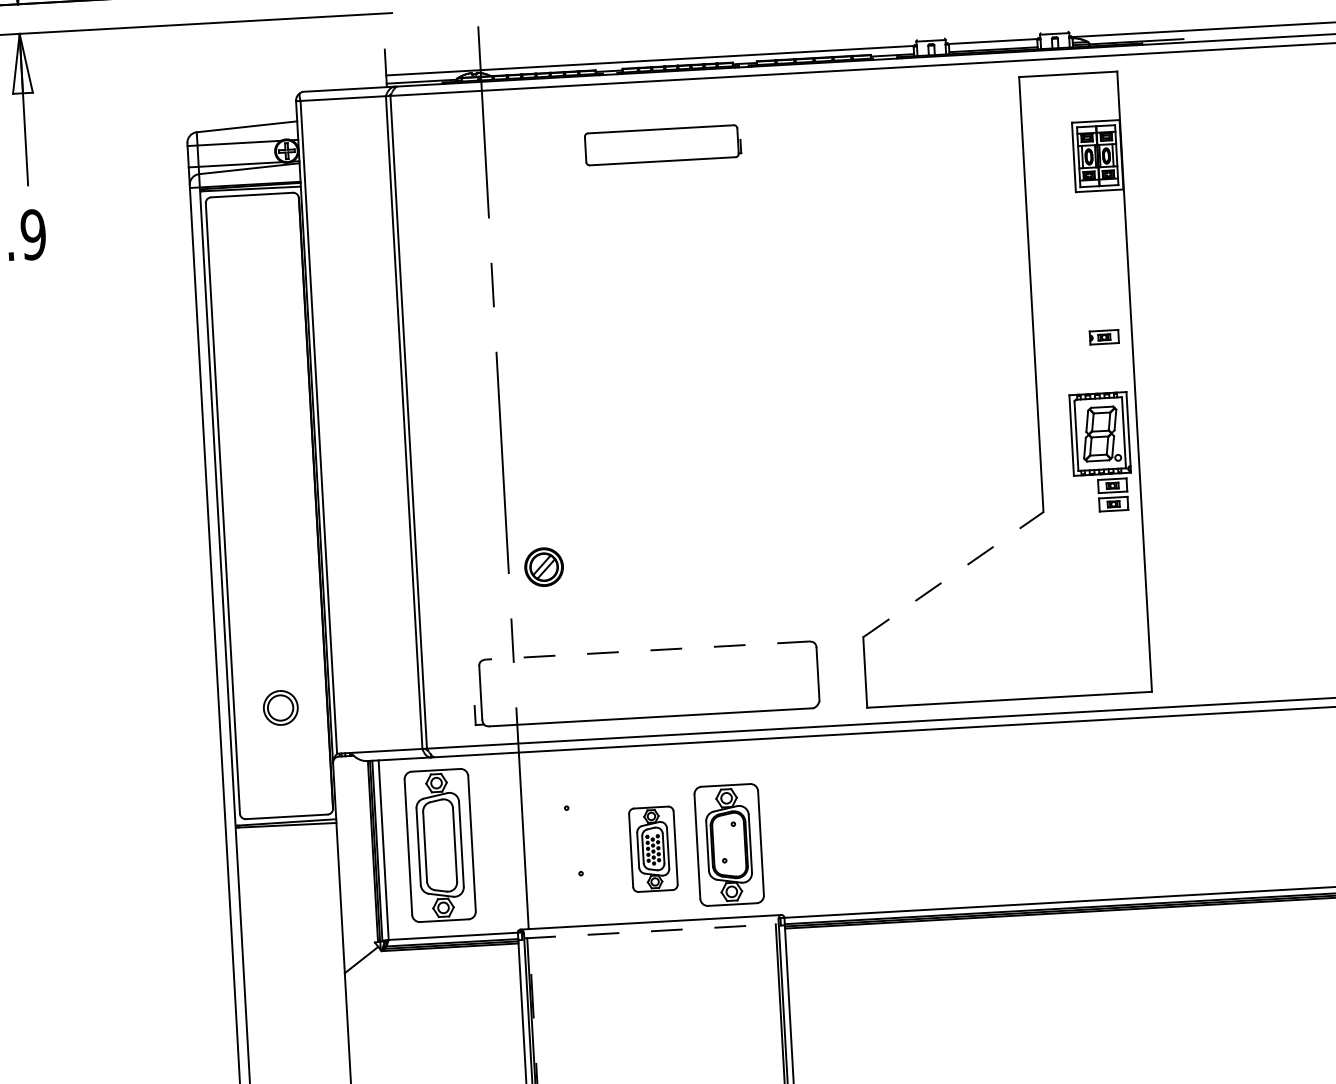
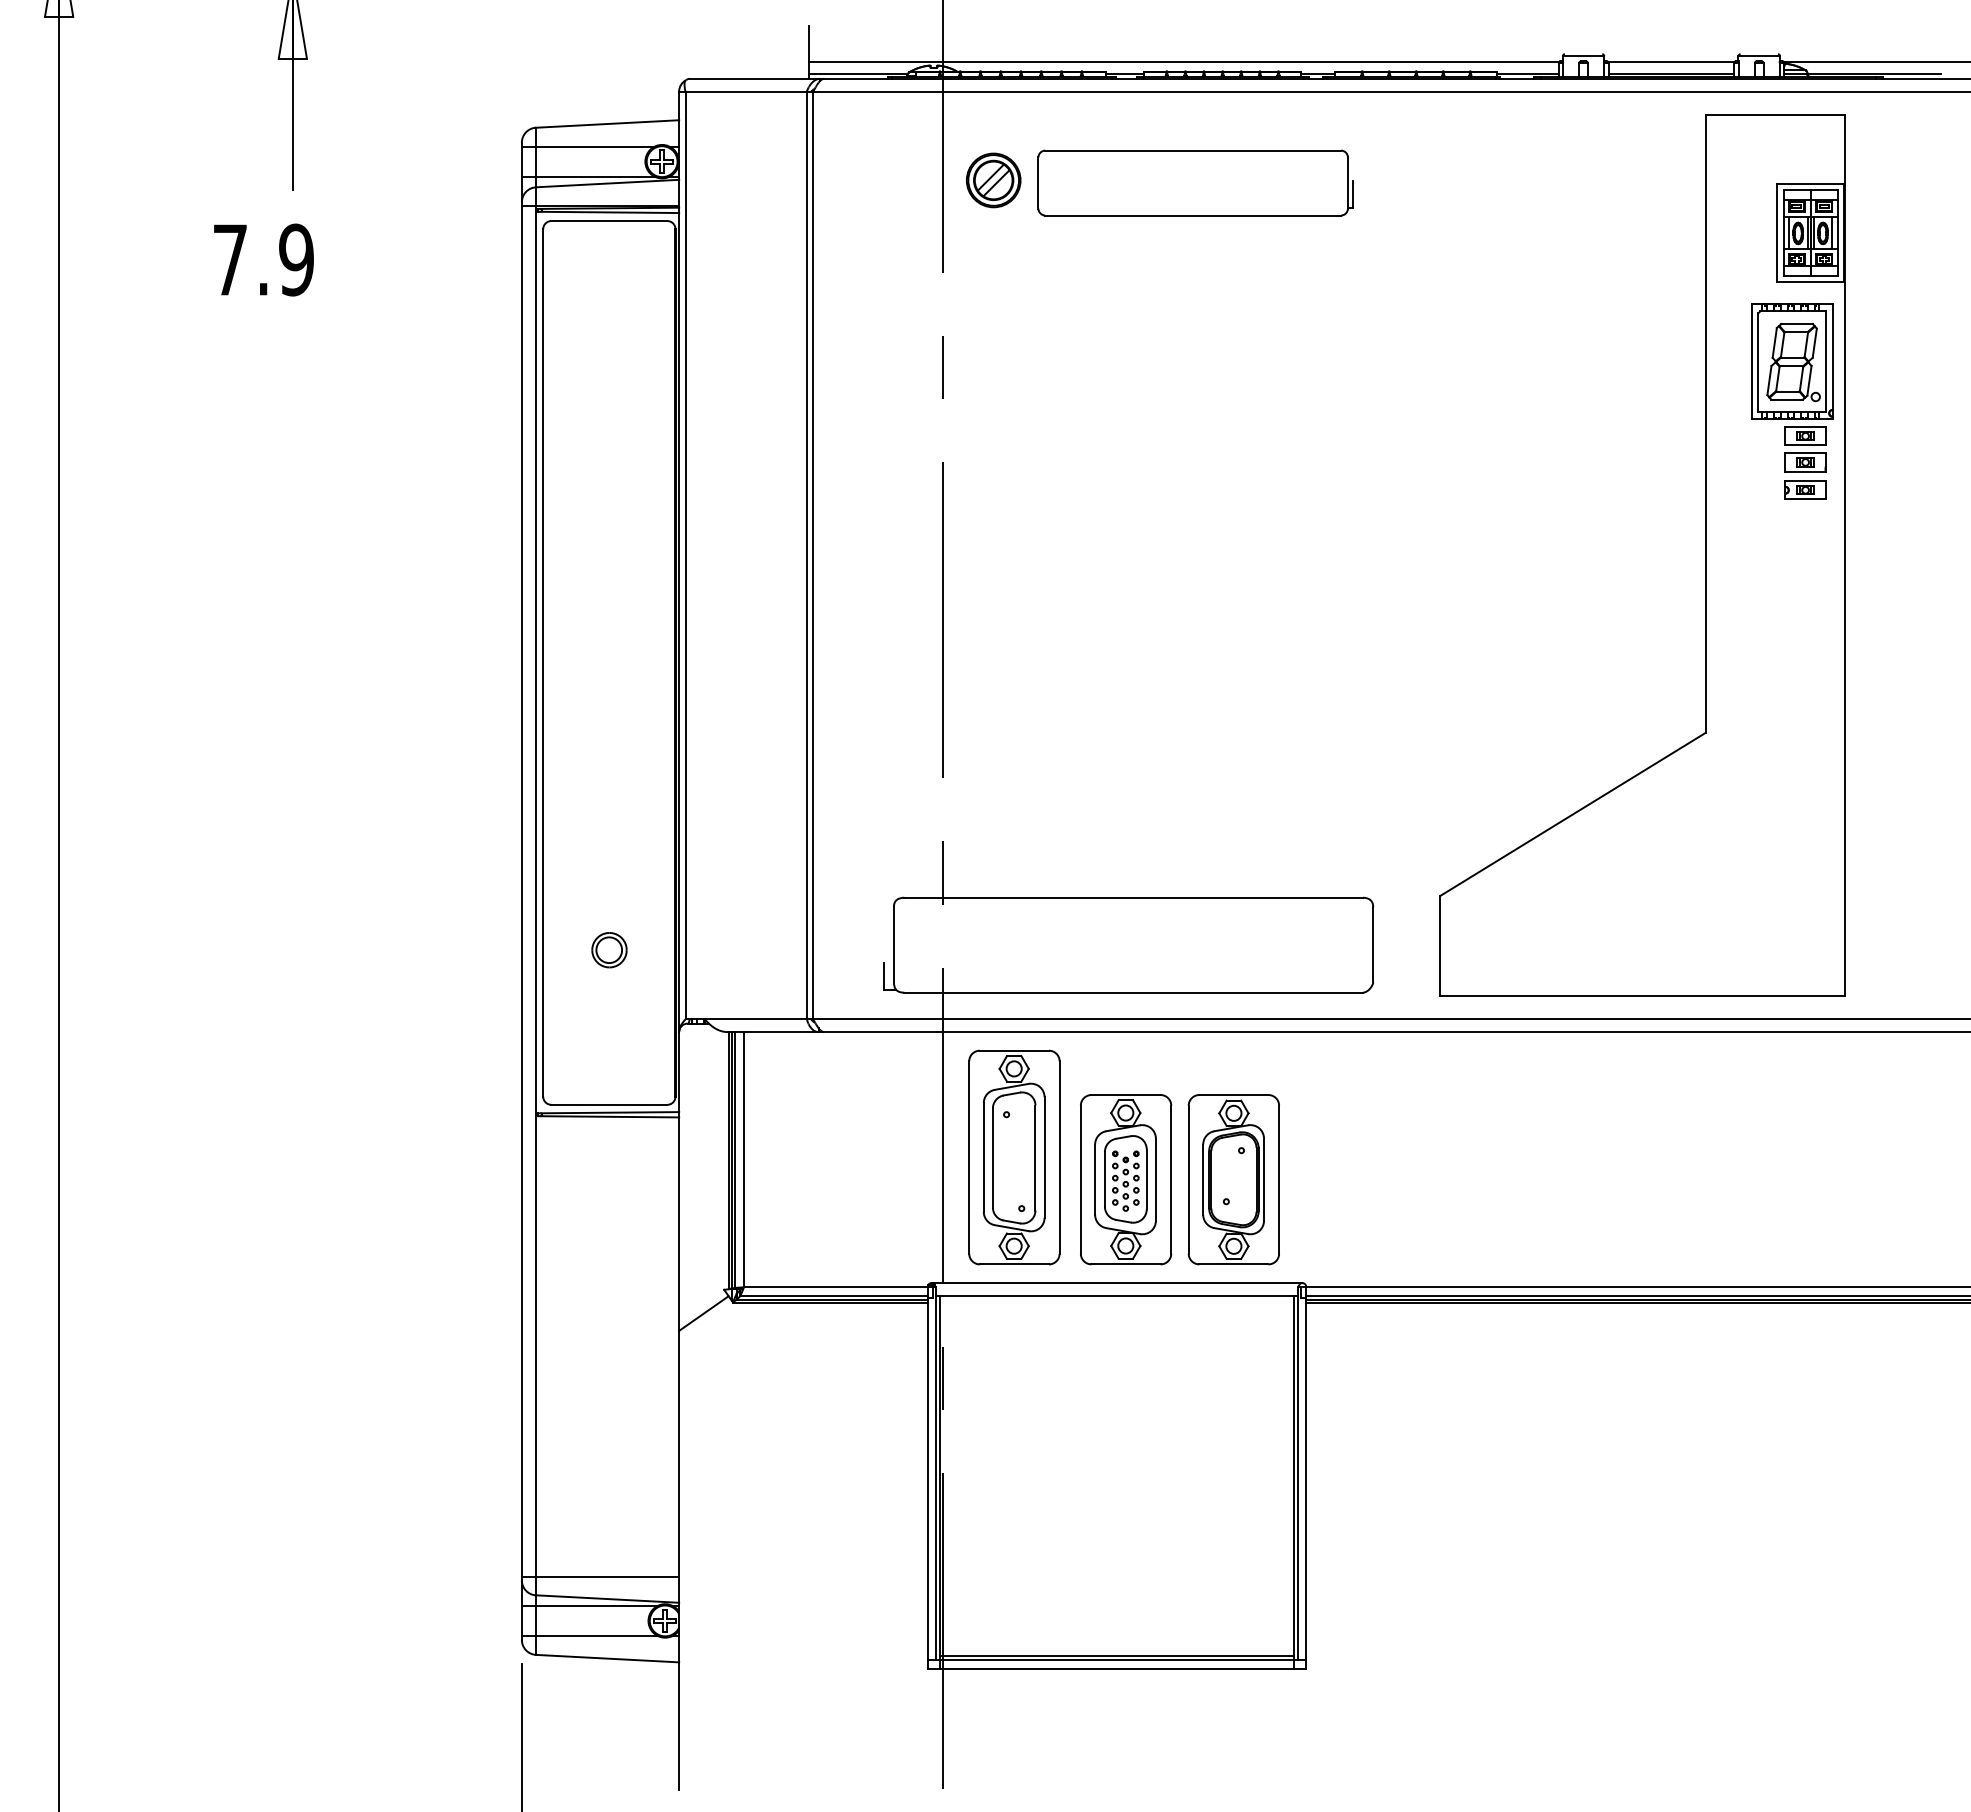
part: (662, 144) -> (1195, 182), size x1.43
part: (1101, 452) -> (1792, 387), moved
part: (543, 567) -> (993, 180), moved
line: (953, 574) -> (1572, 814), dashed -> solid
line: (647, 650) -> (1133, 897), dashed -> solid
part: (280, 708) -> (609, 950), size x0.71
part: (440, 845) -> (1014, 1157), moved
part: (653, 849) -> (1126, 1179), size x1.43
line: (651, 931) -> (1117, 1295), dashed -> solid

